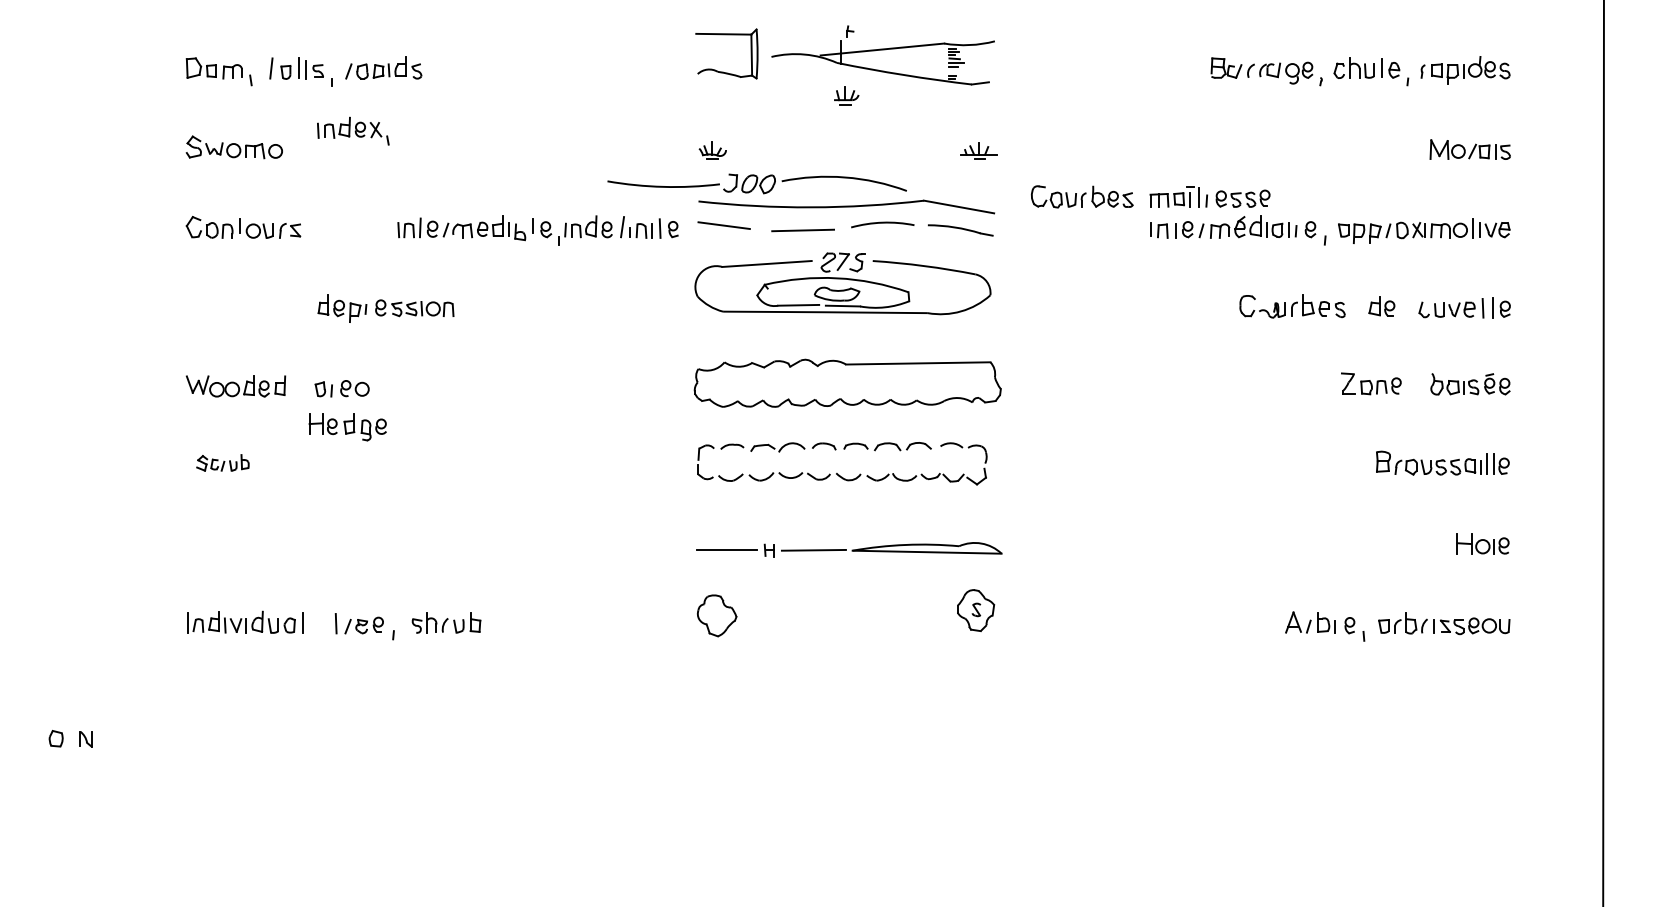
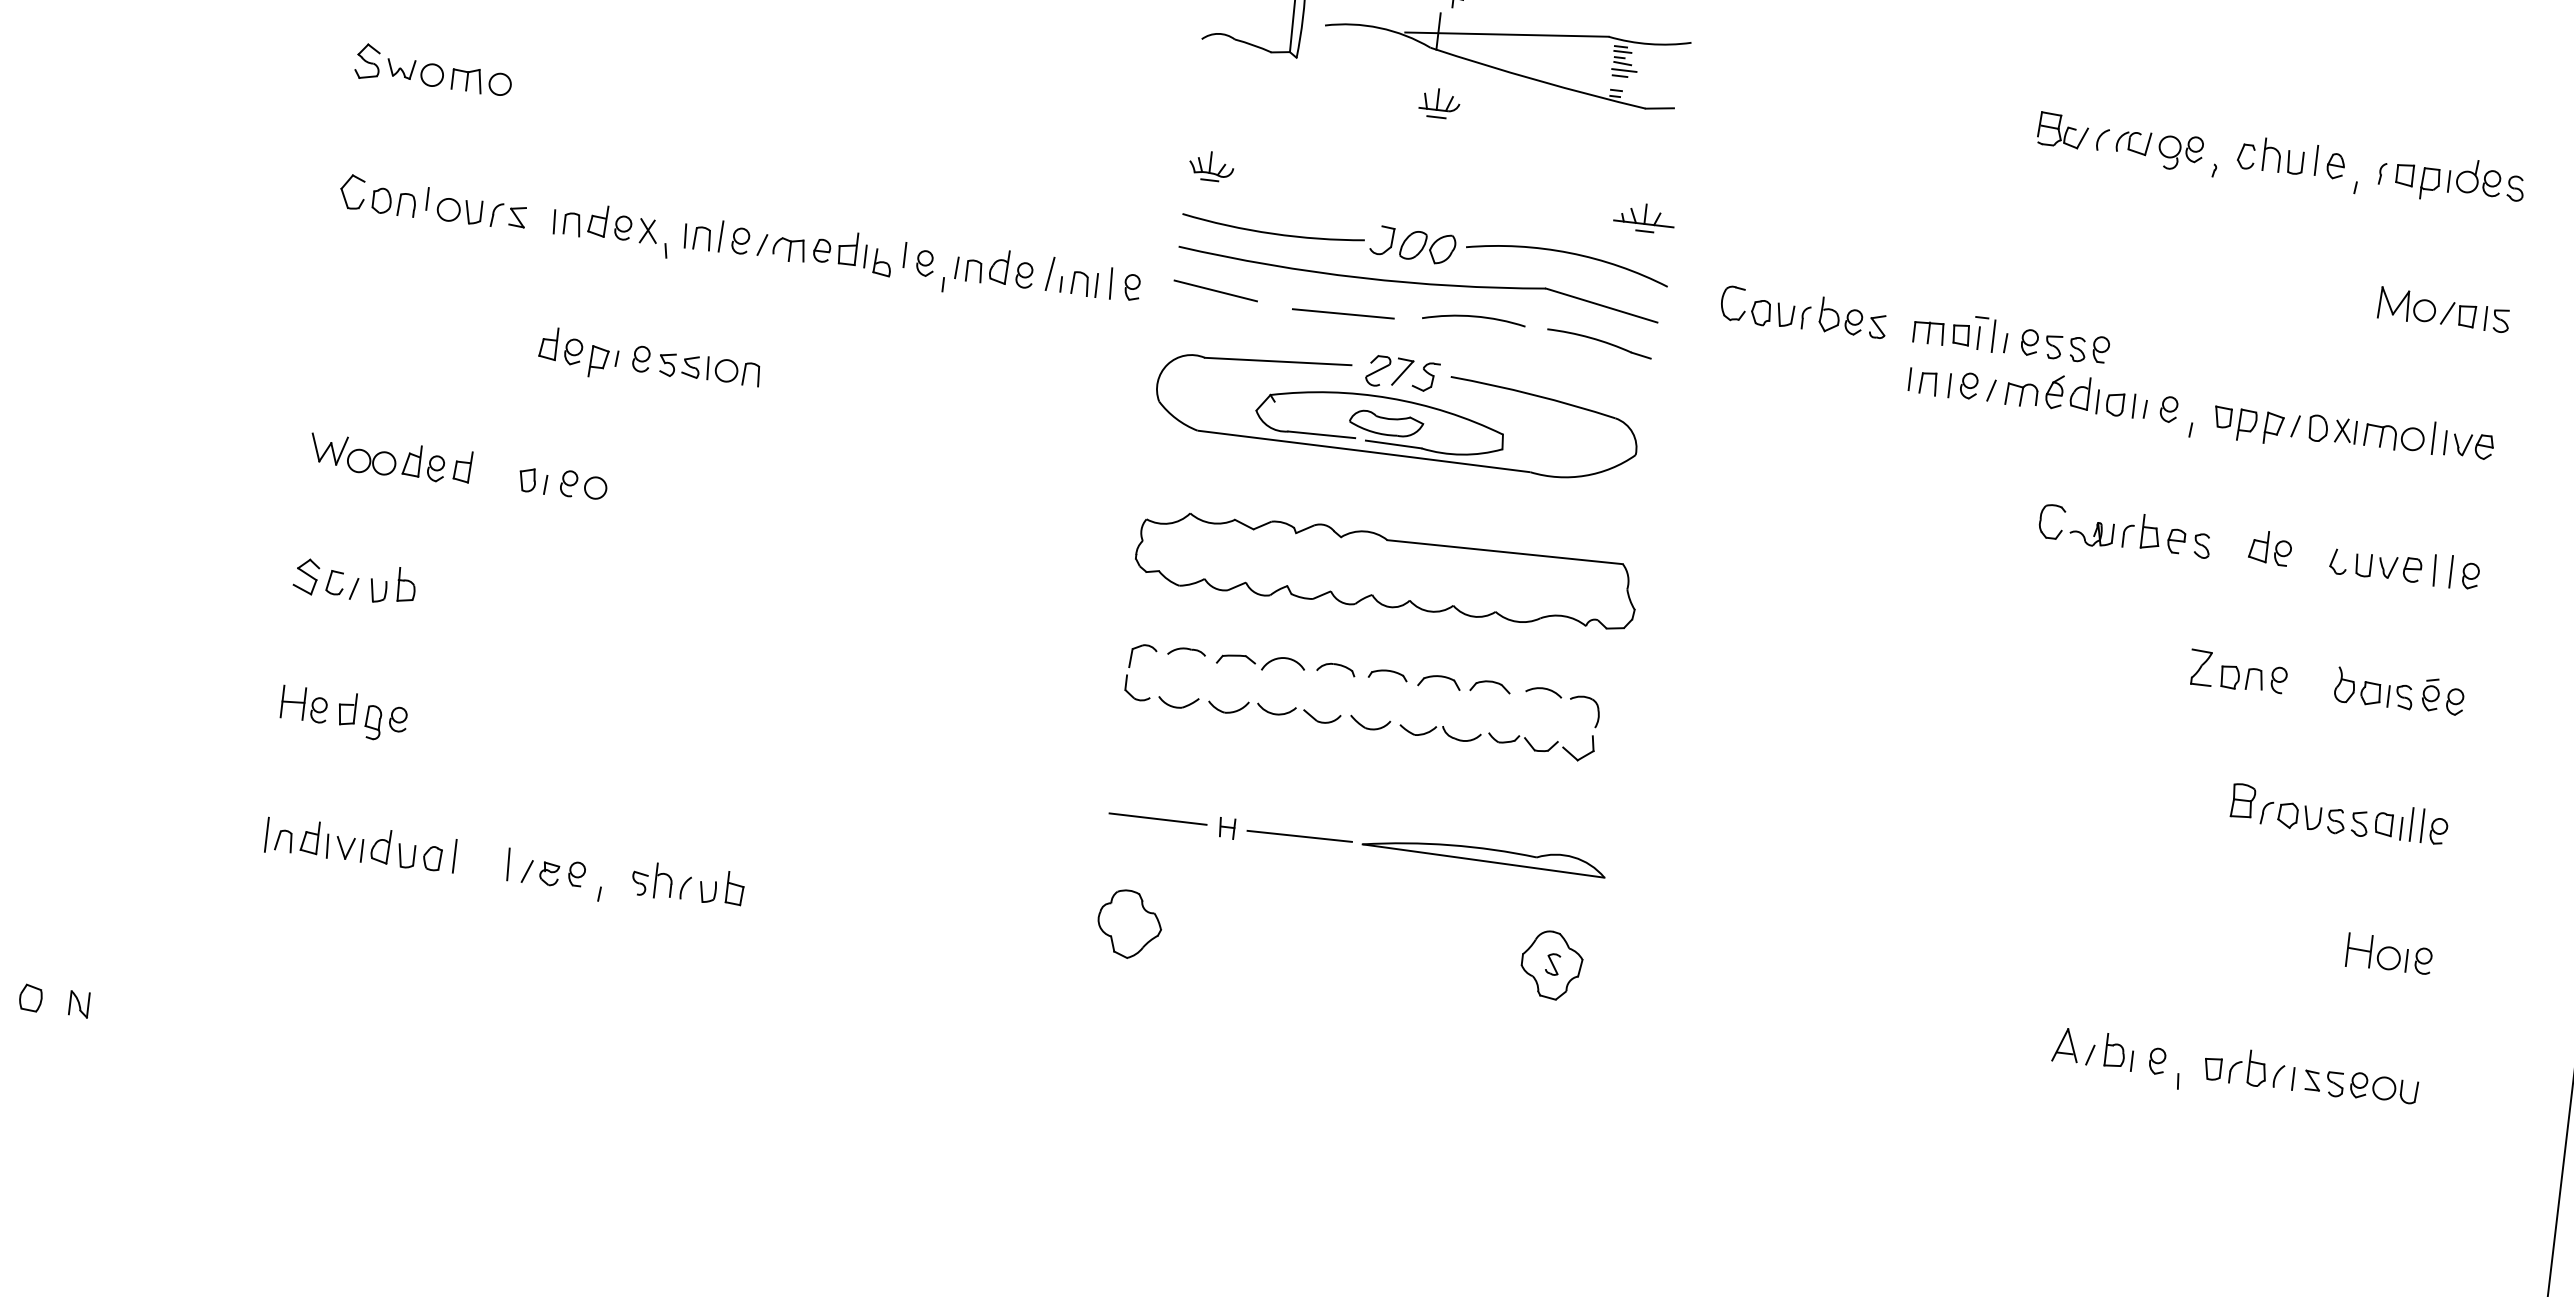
part: (353, 130) -> (611, 227), moved
part: (756, 183) -> (1424, 245), moved
part: (347, 427) -> (343, 714), moved
part: (222, 462) -> (354, 580), size x1.43

